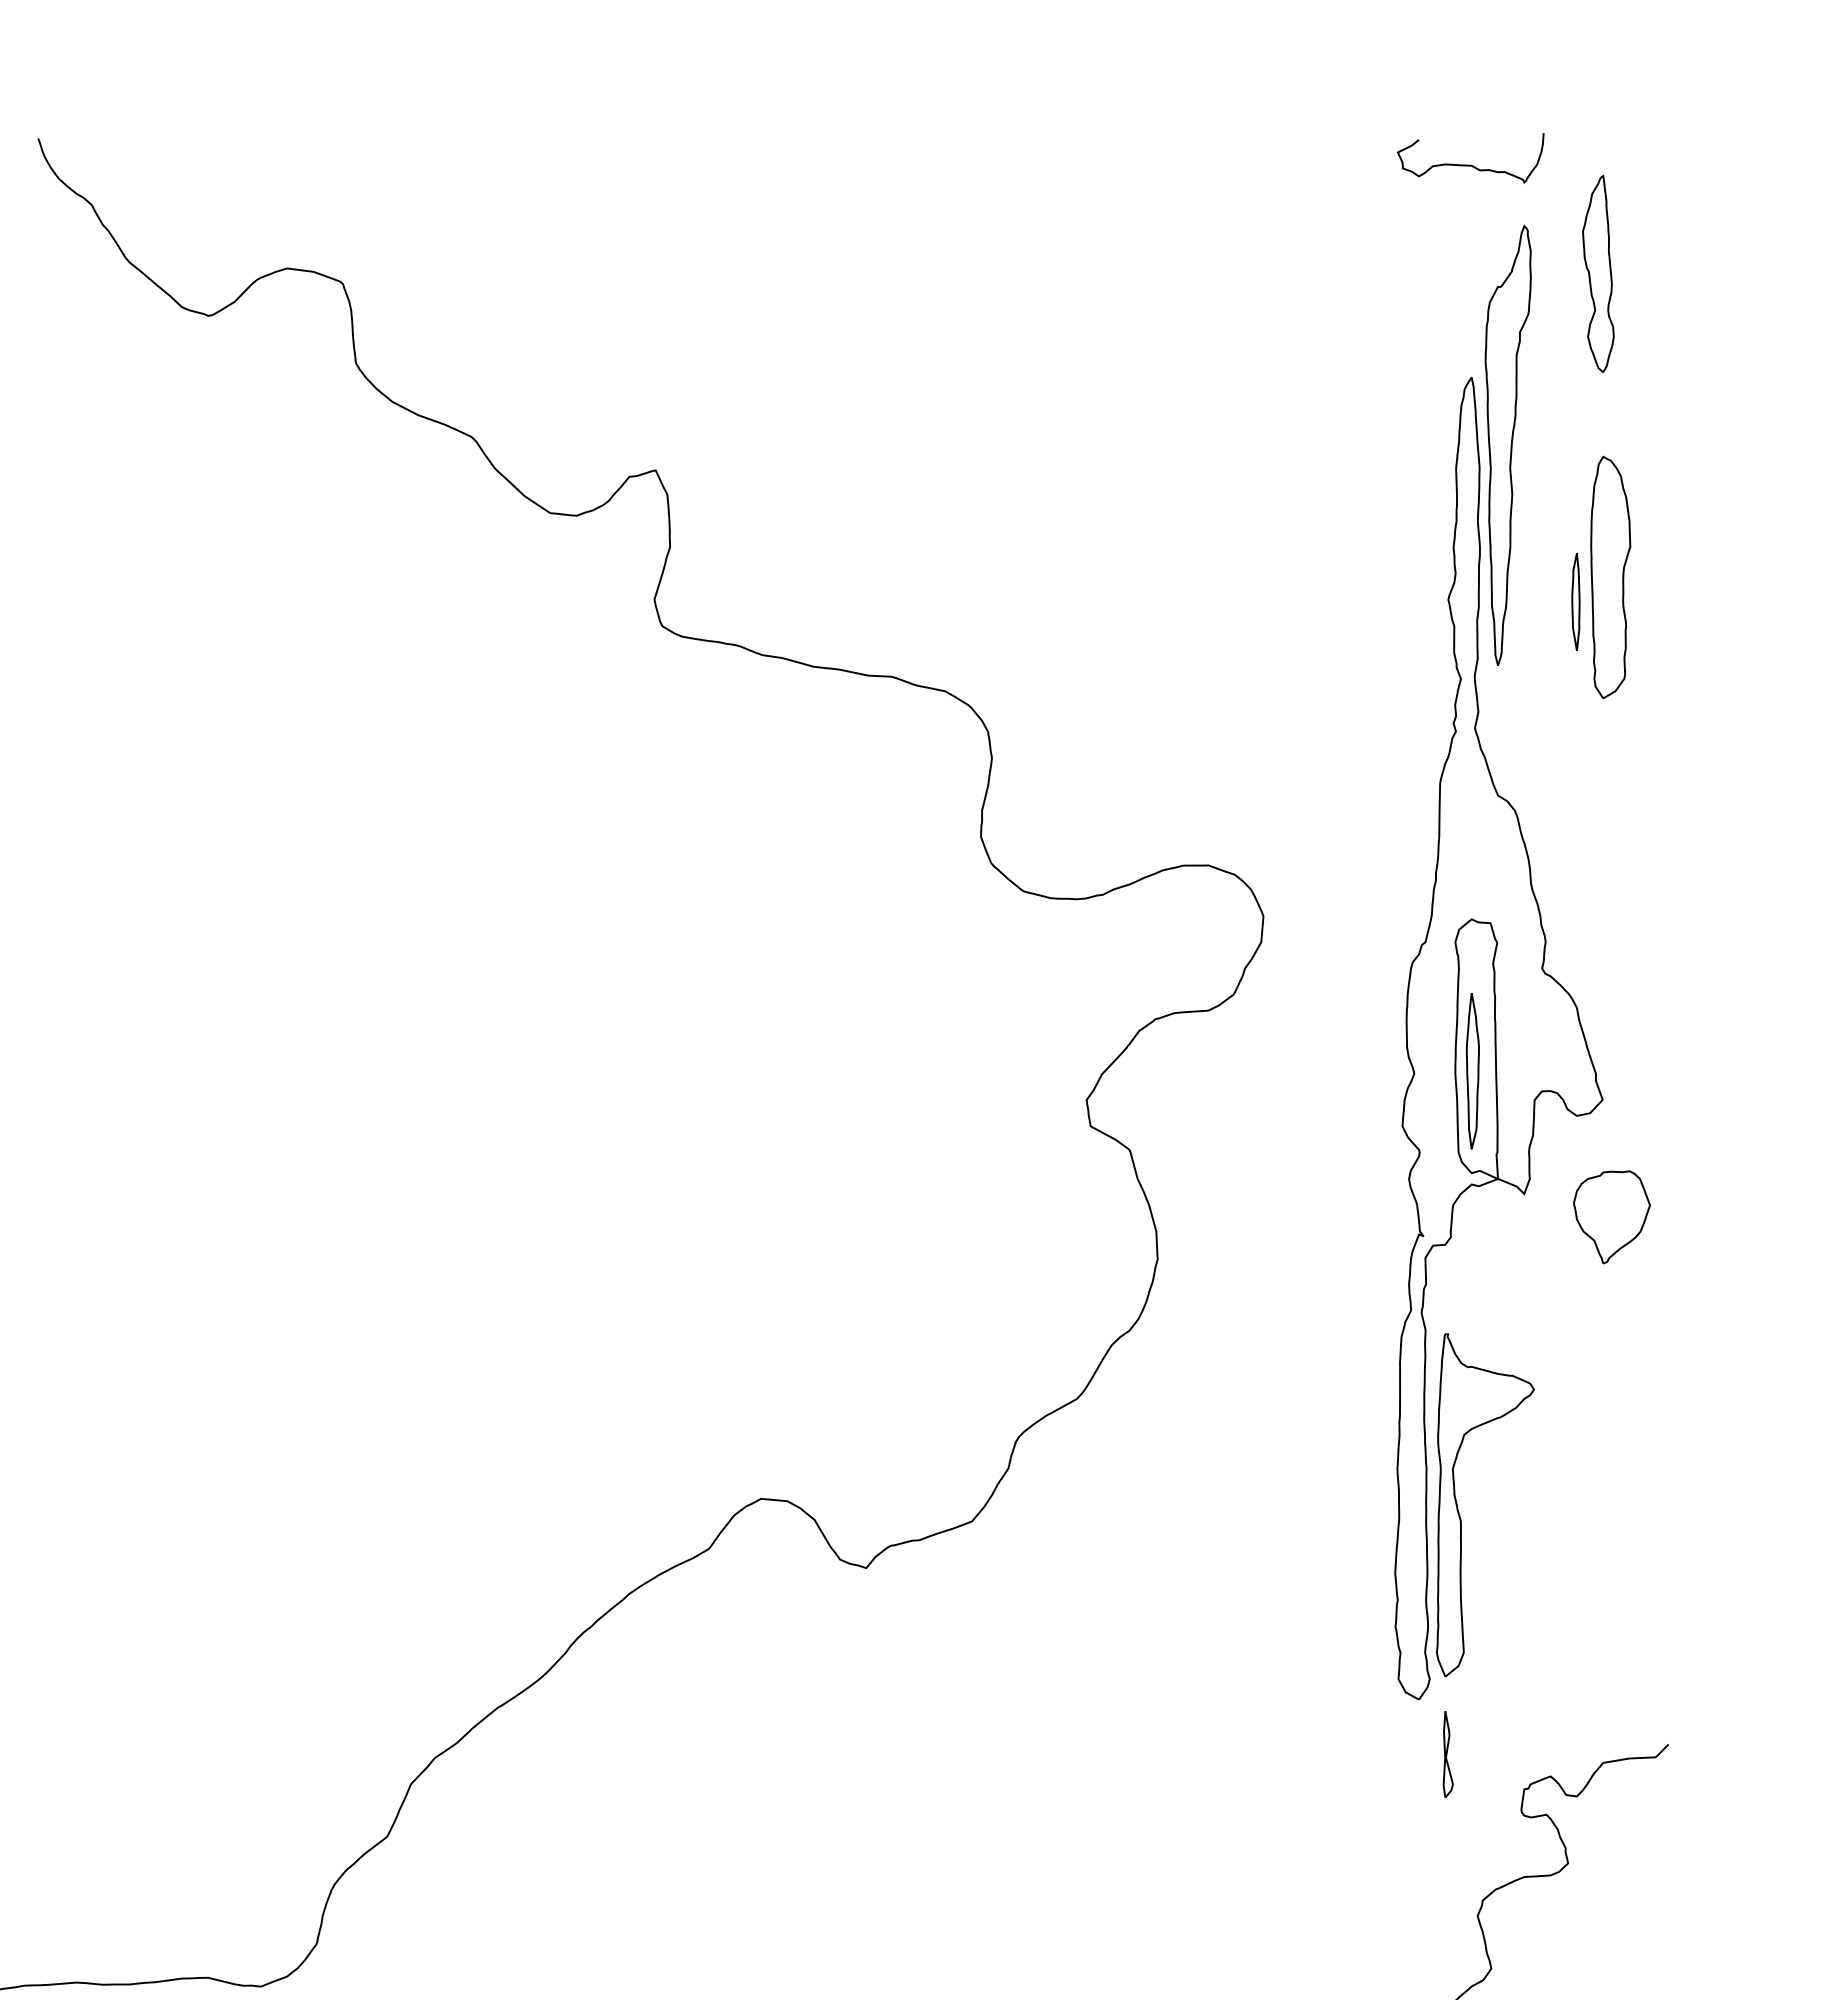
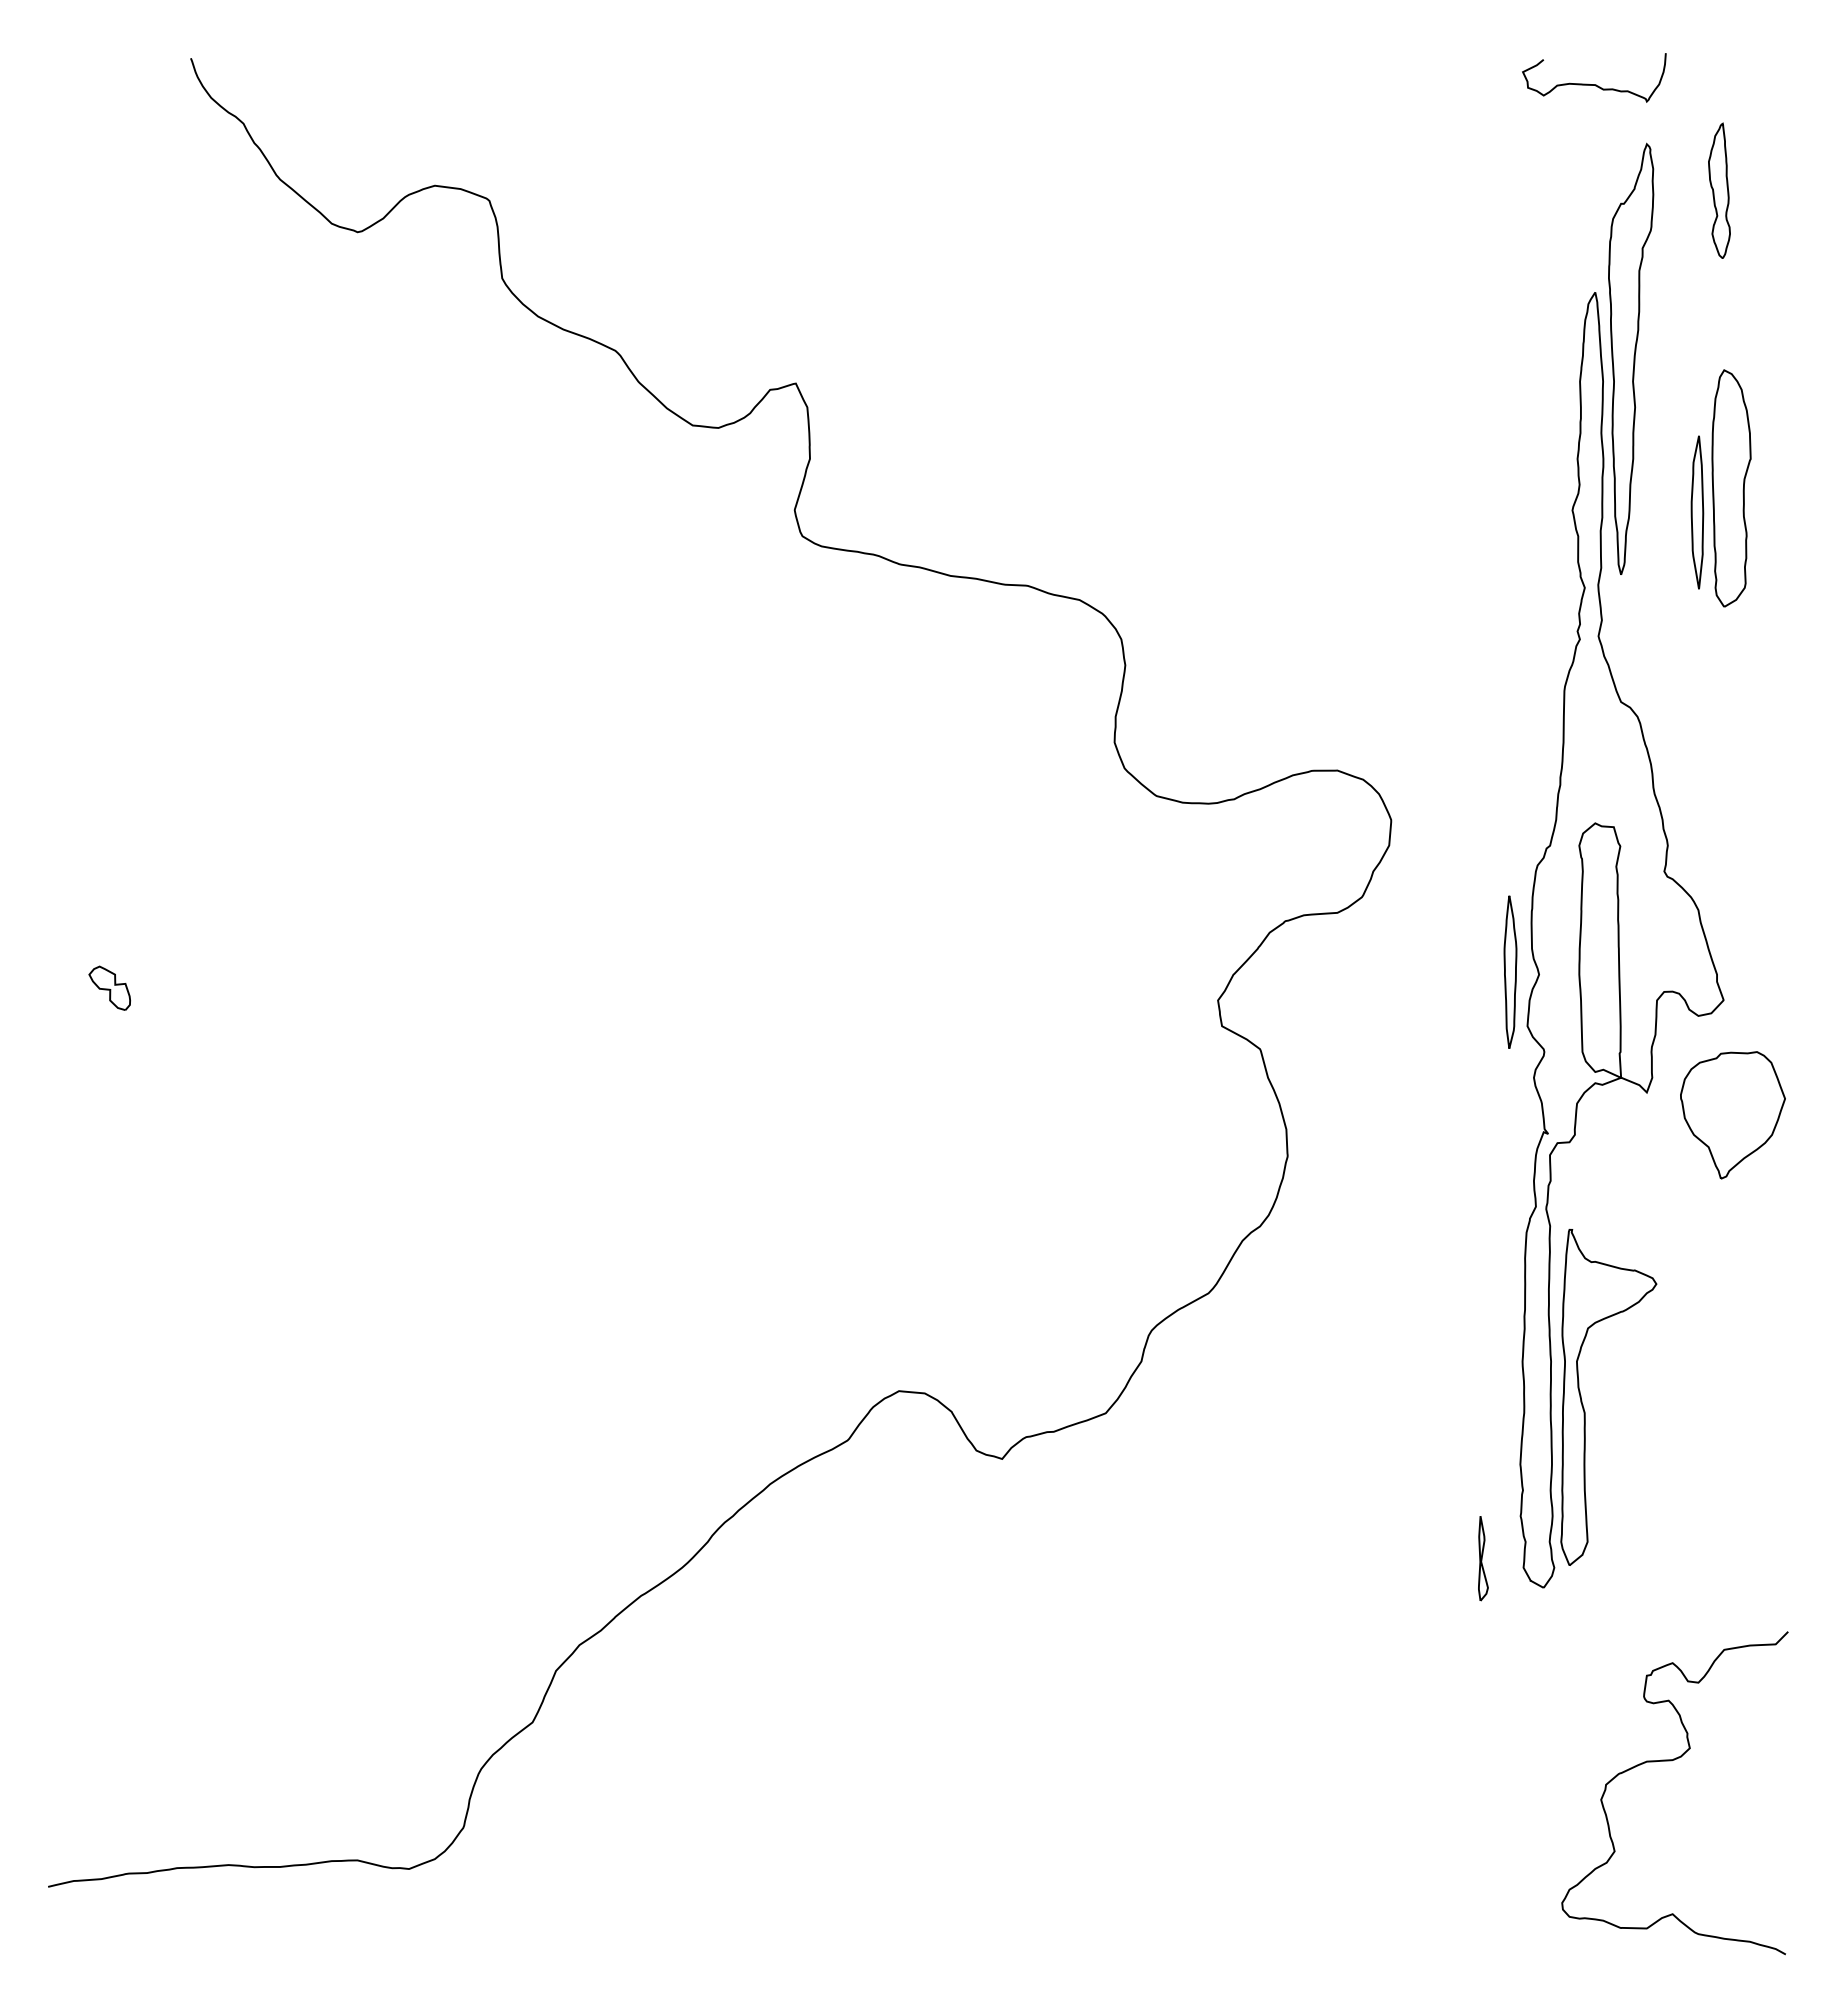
part: (1598, 273) -> (1719, 190), size x0.7
part: (1575, 602) -> (1697, 512), size x1.6
part: (1472, 1070) -> (1510, 971), moved
part: (1611, 1217) -> (1732, 1115), size x1.4
part: (1448, 1754) -> (1483, 1558), moved

